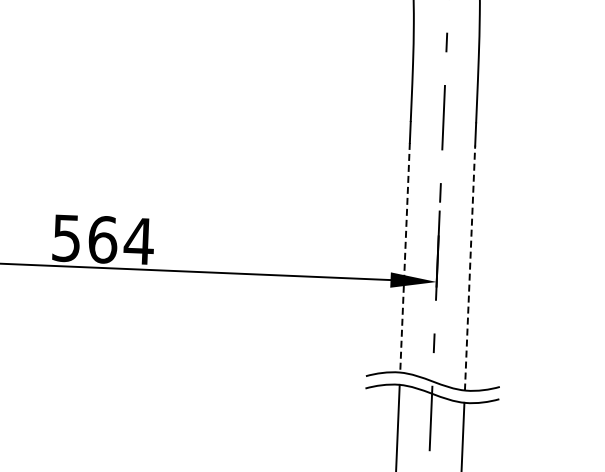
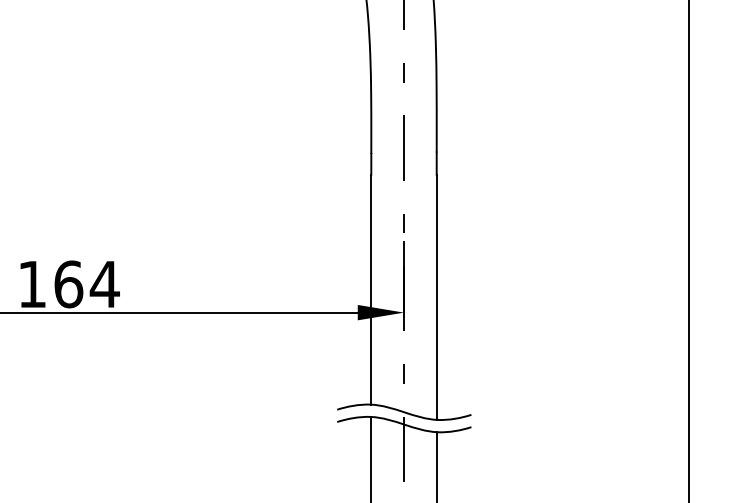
text: (65, 238) -> (31, 284), 564 -> 164
line: (405, 257) -> (371, 289), dashed -> solid
line: (469, 268) -> (436, 297), dashed -> solid

